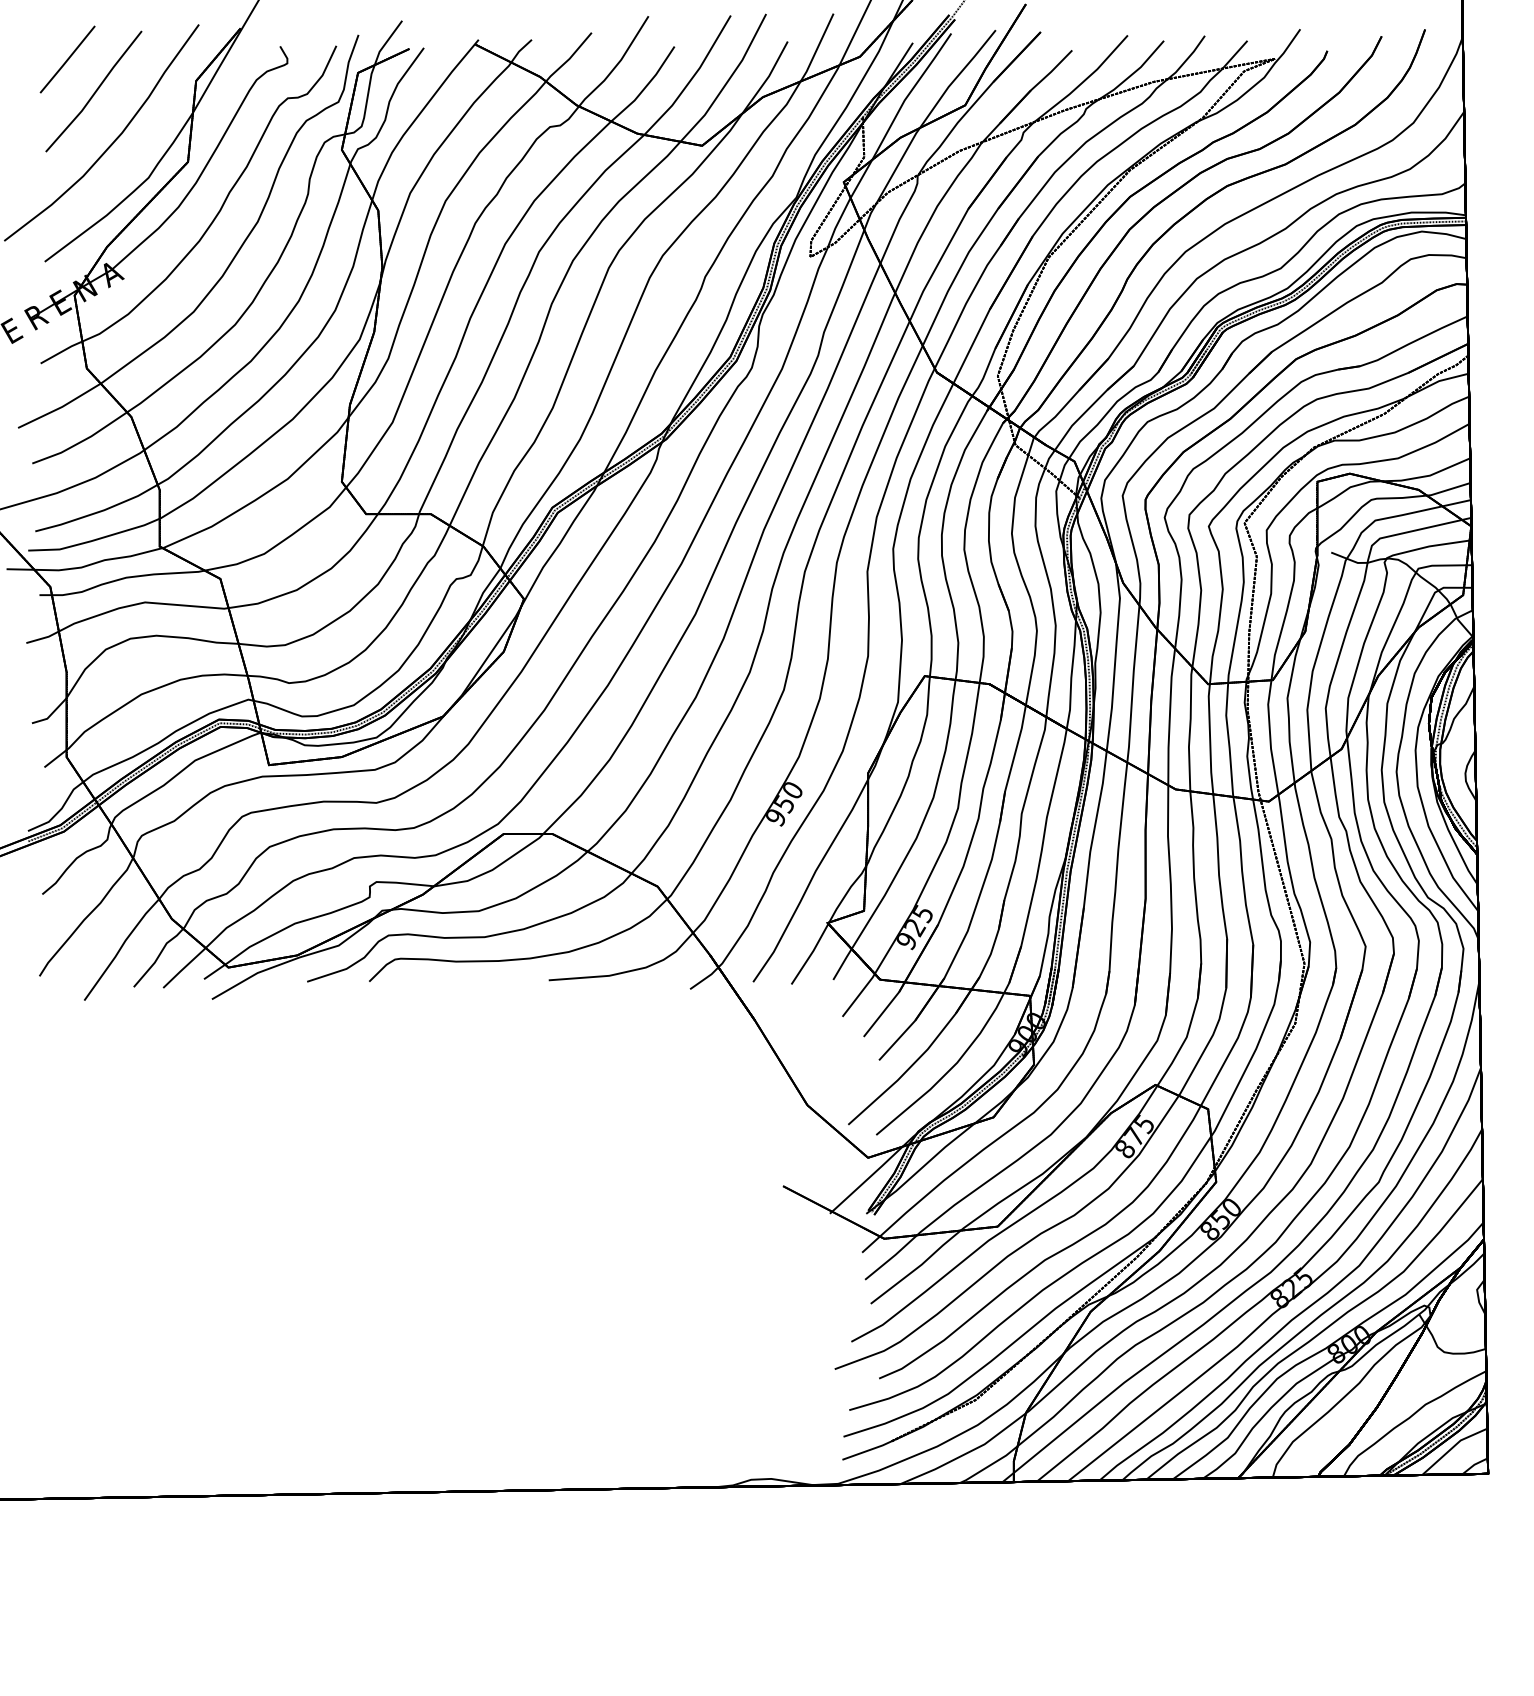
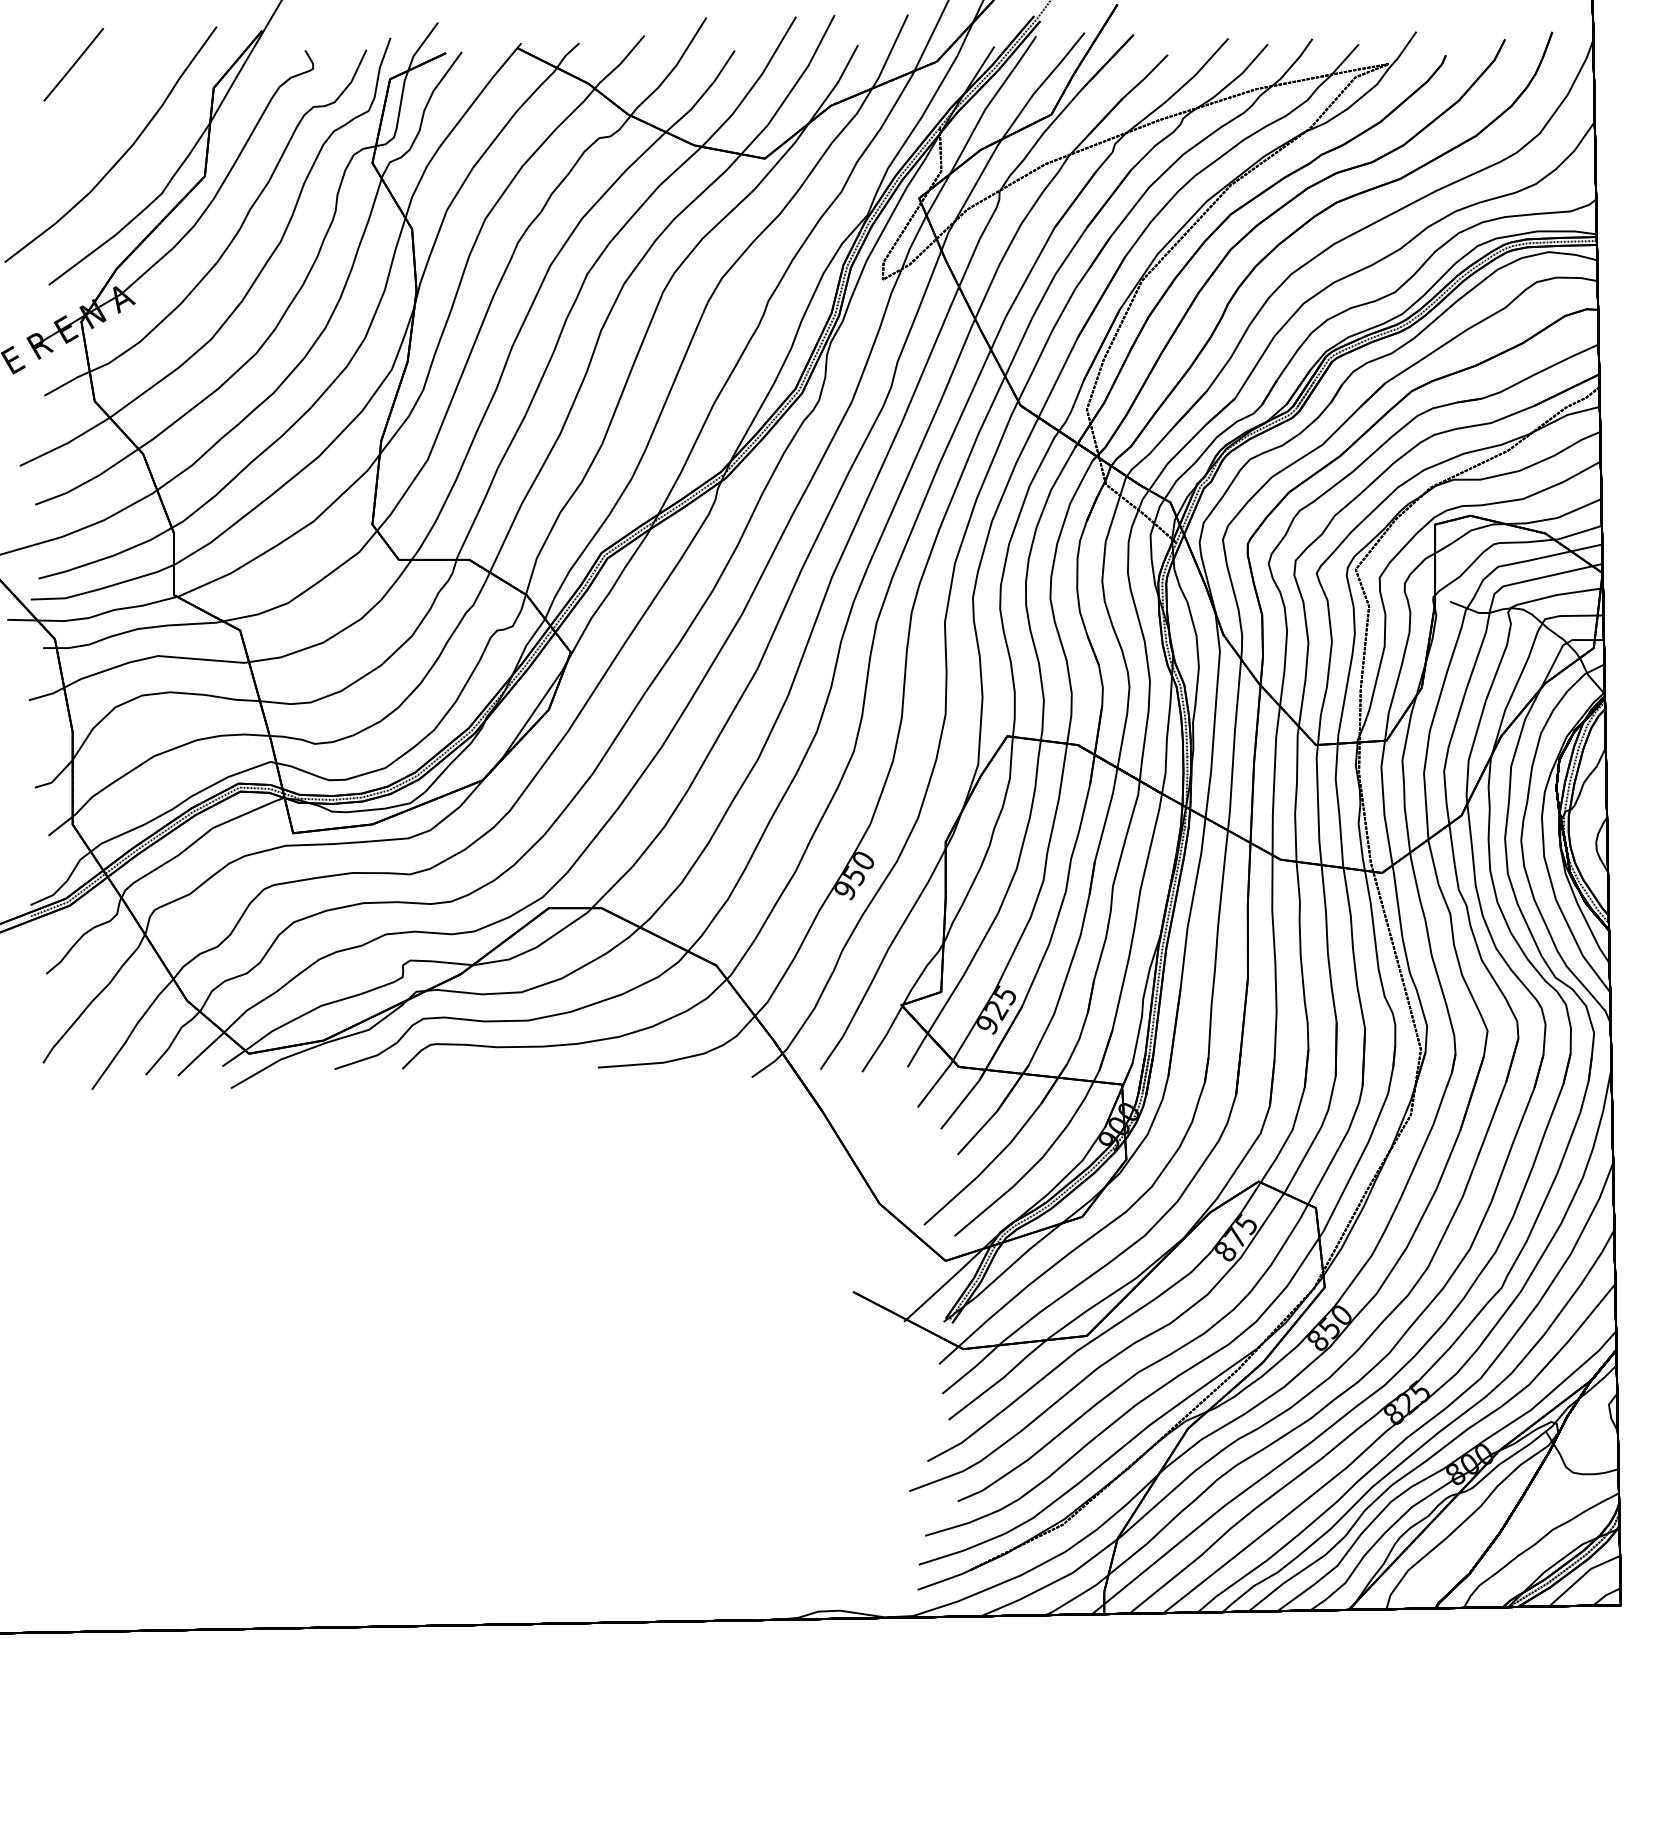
part: (94, 91) -> (102, 99), removed

